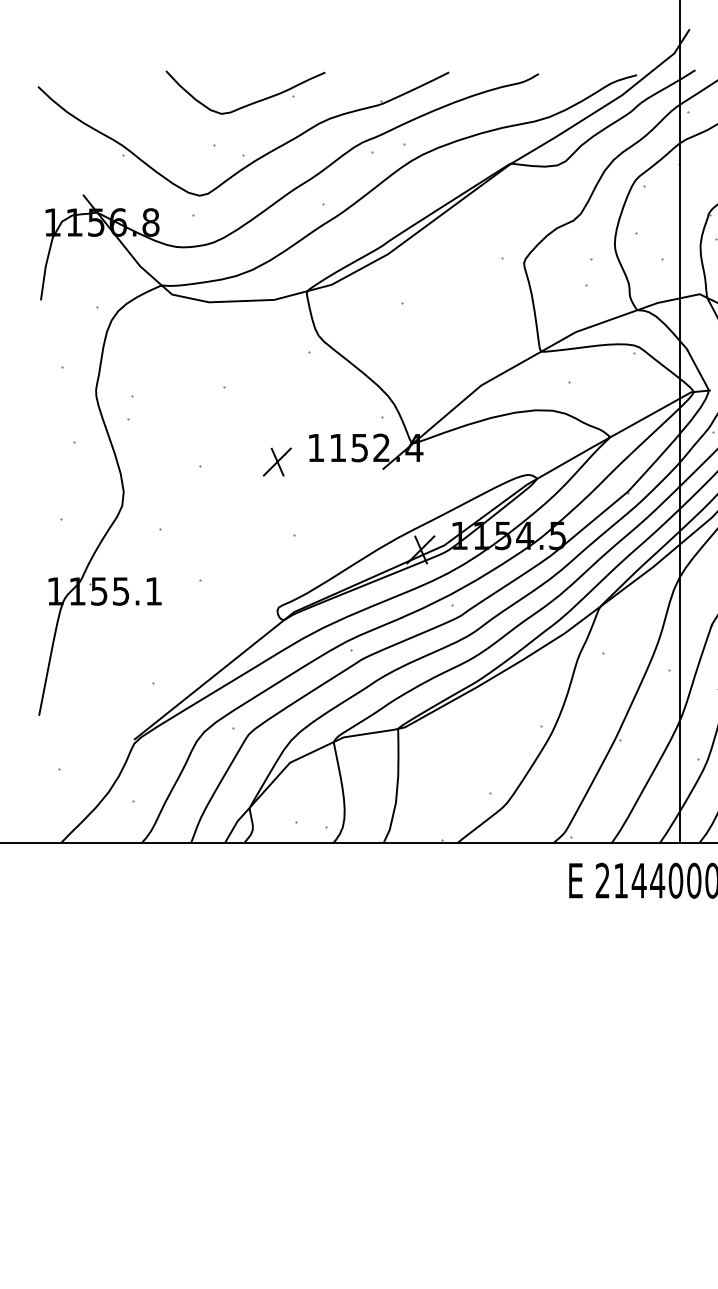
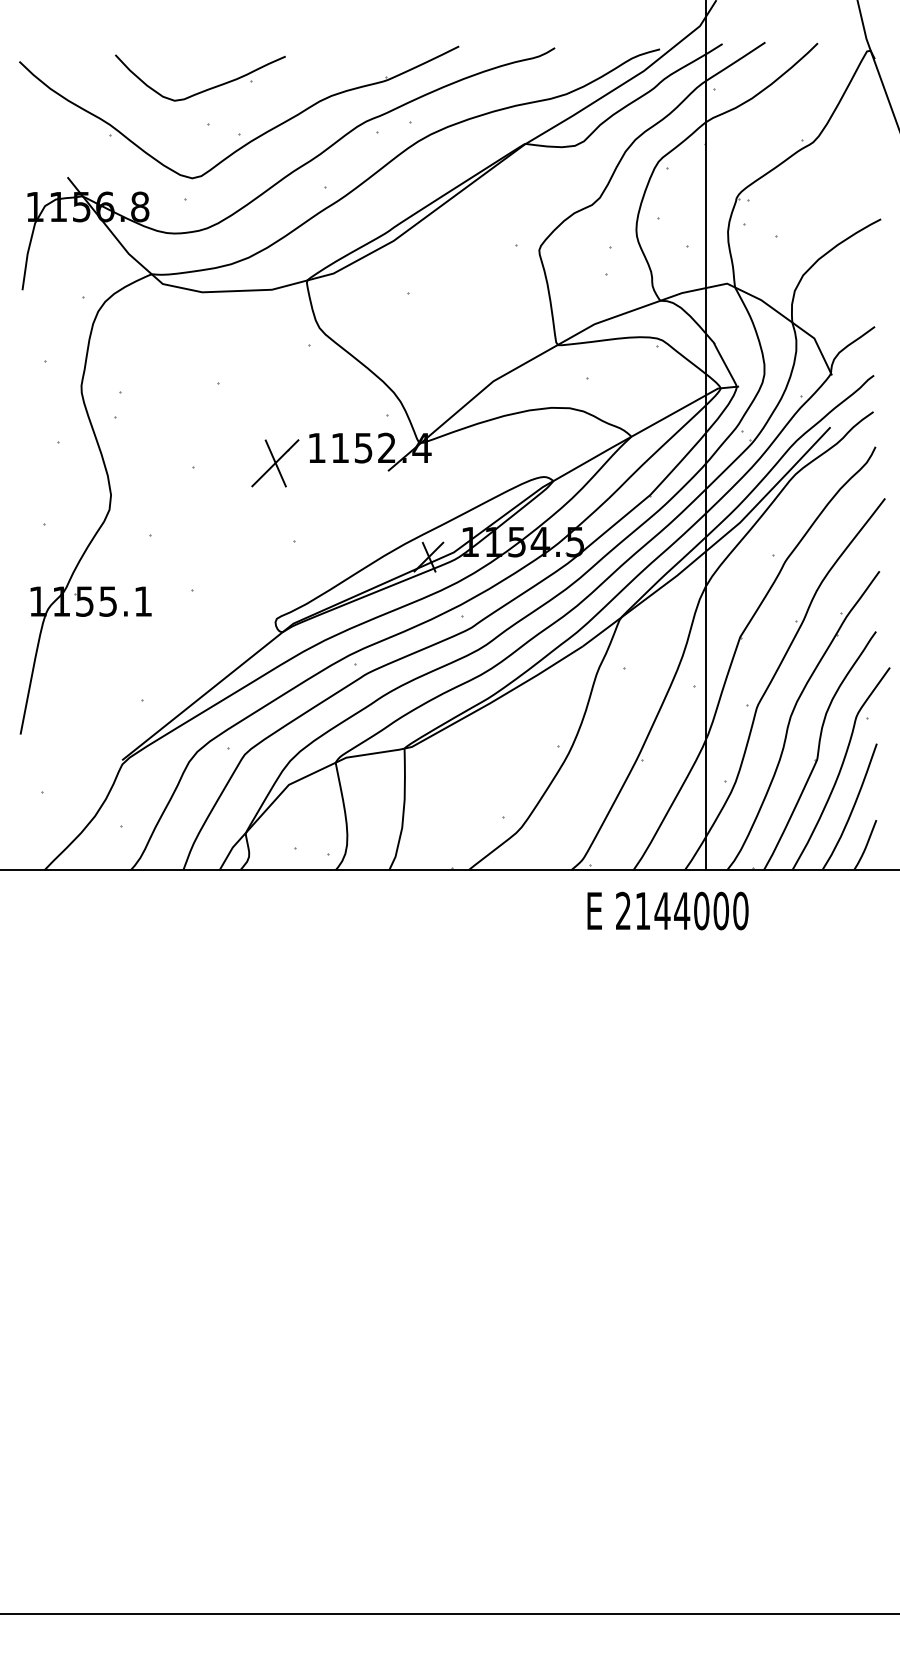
part: (250, 103) -> (205, 89), moved
part: (277, 461) -> (275, 462), size x1.6

